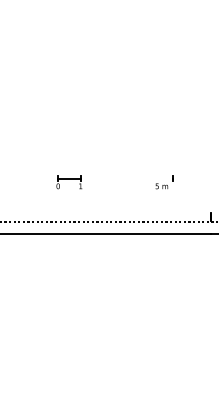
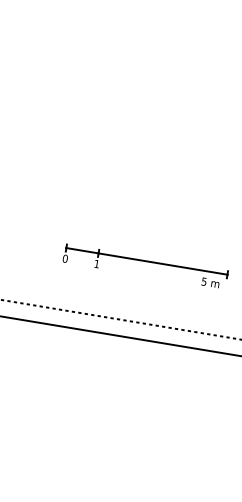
line: (126, 178) -> (162, 263), added

